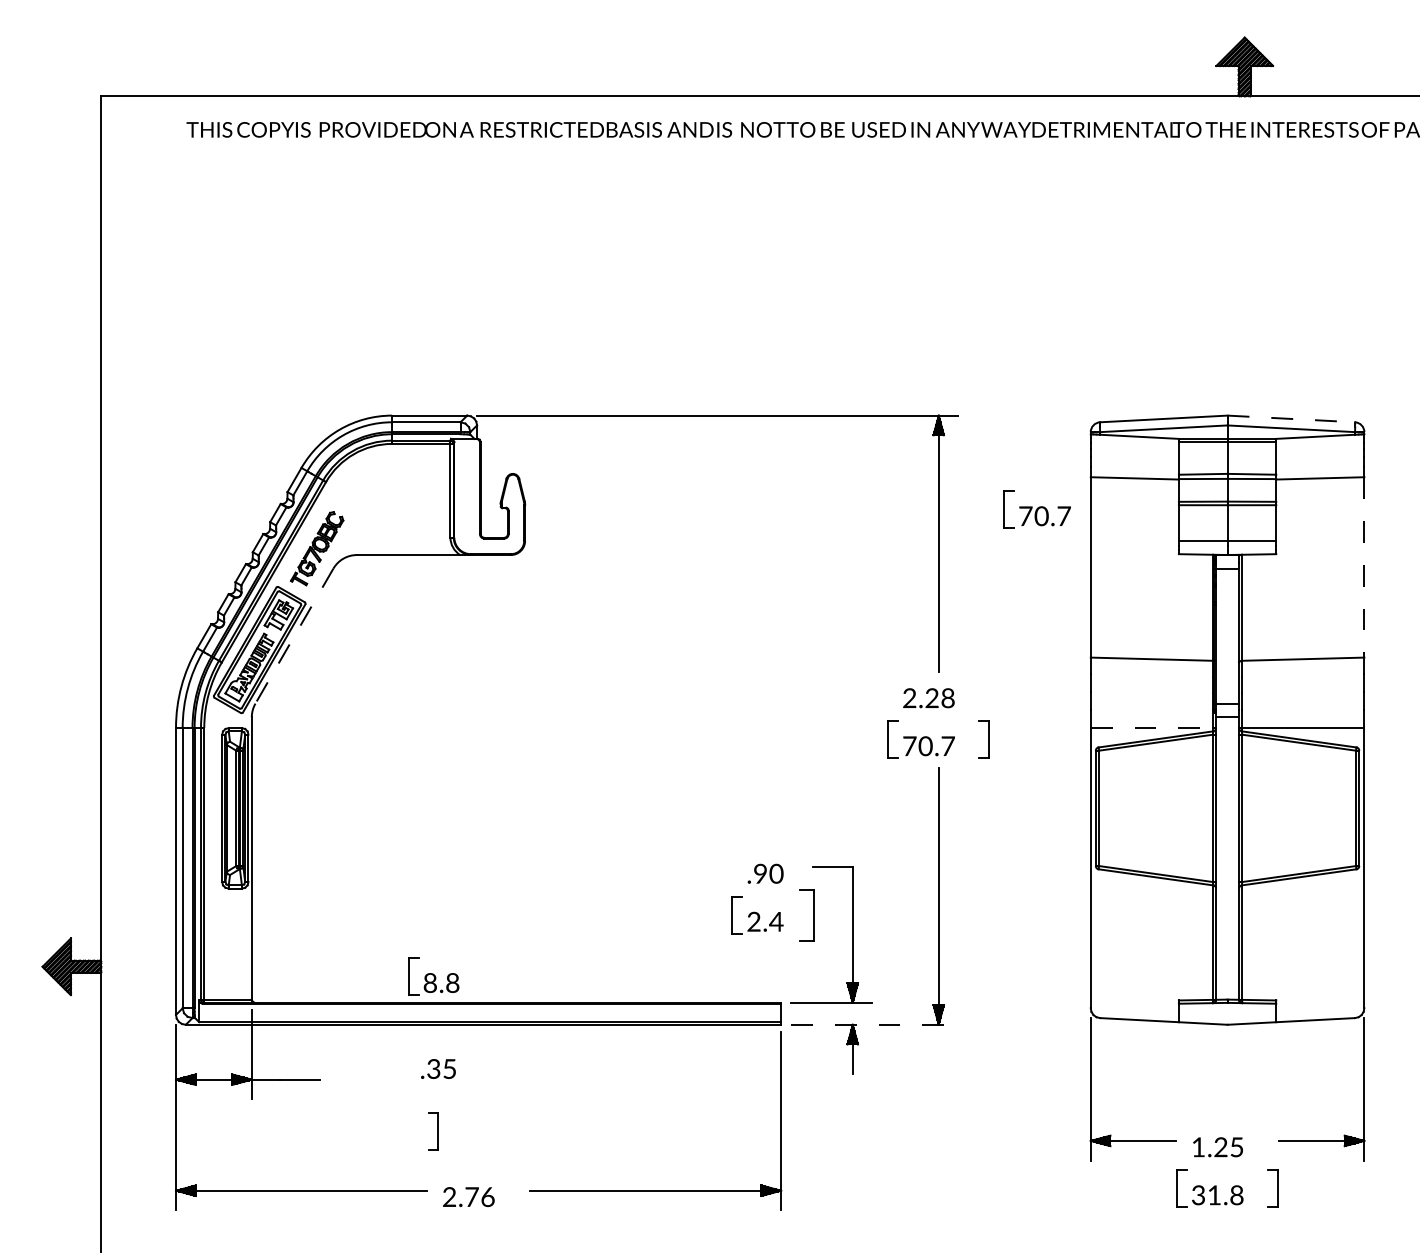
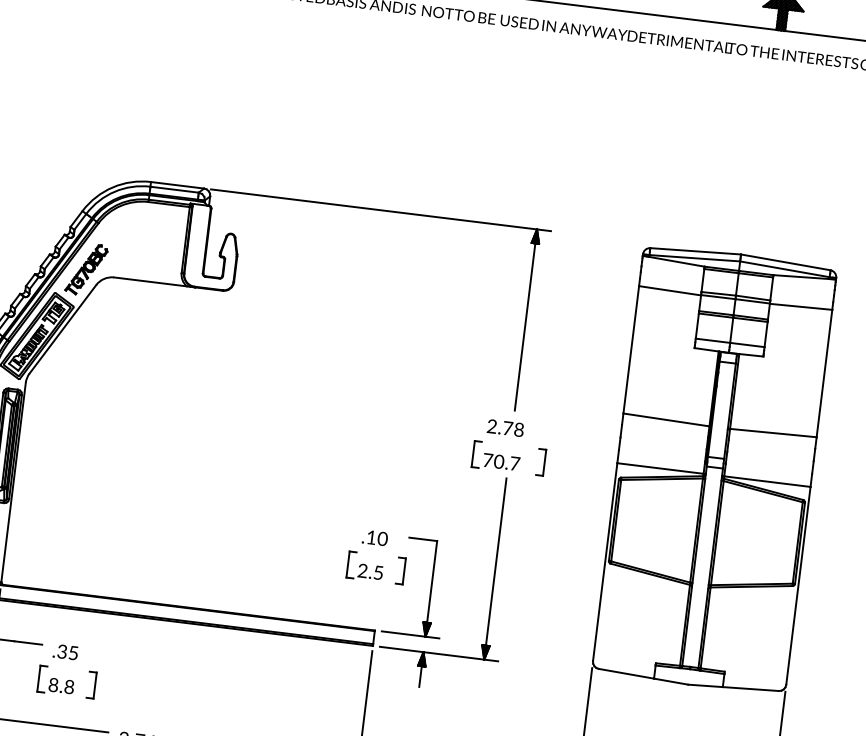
line: (1291, 418) -> (785, 262), dashed -> solid
part: (1036, 509) -> (597, 304), removed
line: (1364, 567) -> (824, 373), dashed -> solid
line: (294, 636) -> (62, 329), dashed -> solid
text: (932, 697) -> (508, 427), 2.28 -> 2.78
line: (1152, 727) -> (660, 468), dashed -> solid
text: (760, 873) -> (371, 537), .90 -> .10
part: (806, 915) -> (400, 570), size x0.71
text: (776, 921) -> (378, 572), 2.4 -> 2.5
part: (433, 976) -> (56, 680), moved
line: (874, 1024) -> (438, 653), dashed -> solid
text: (438, 1068) -> (65, 651), moved
part: (433, 1131) -> (91, 685), moved

